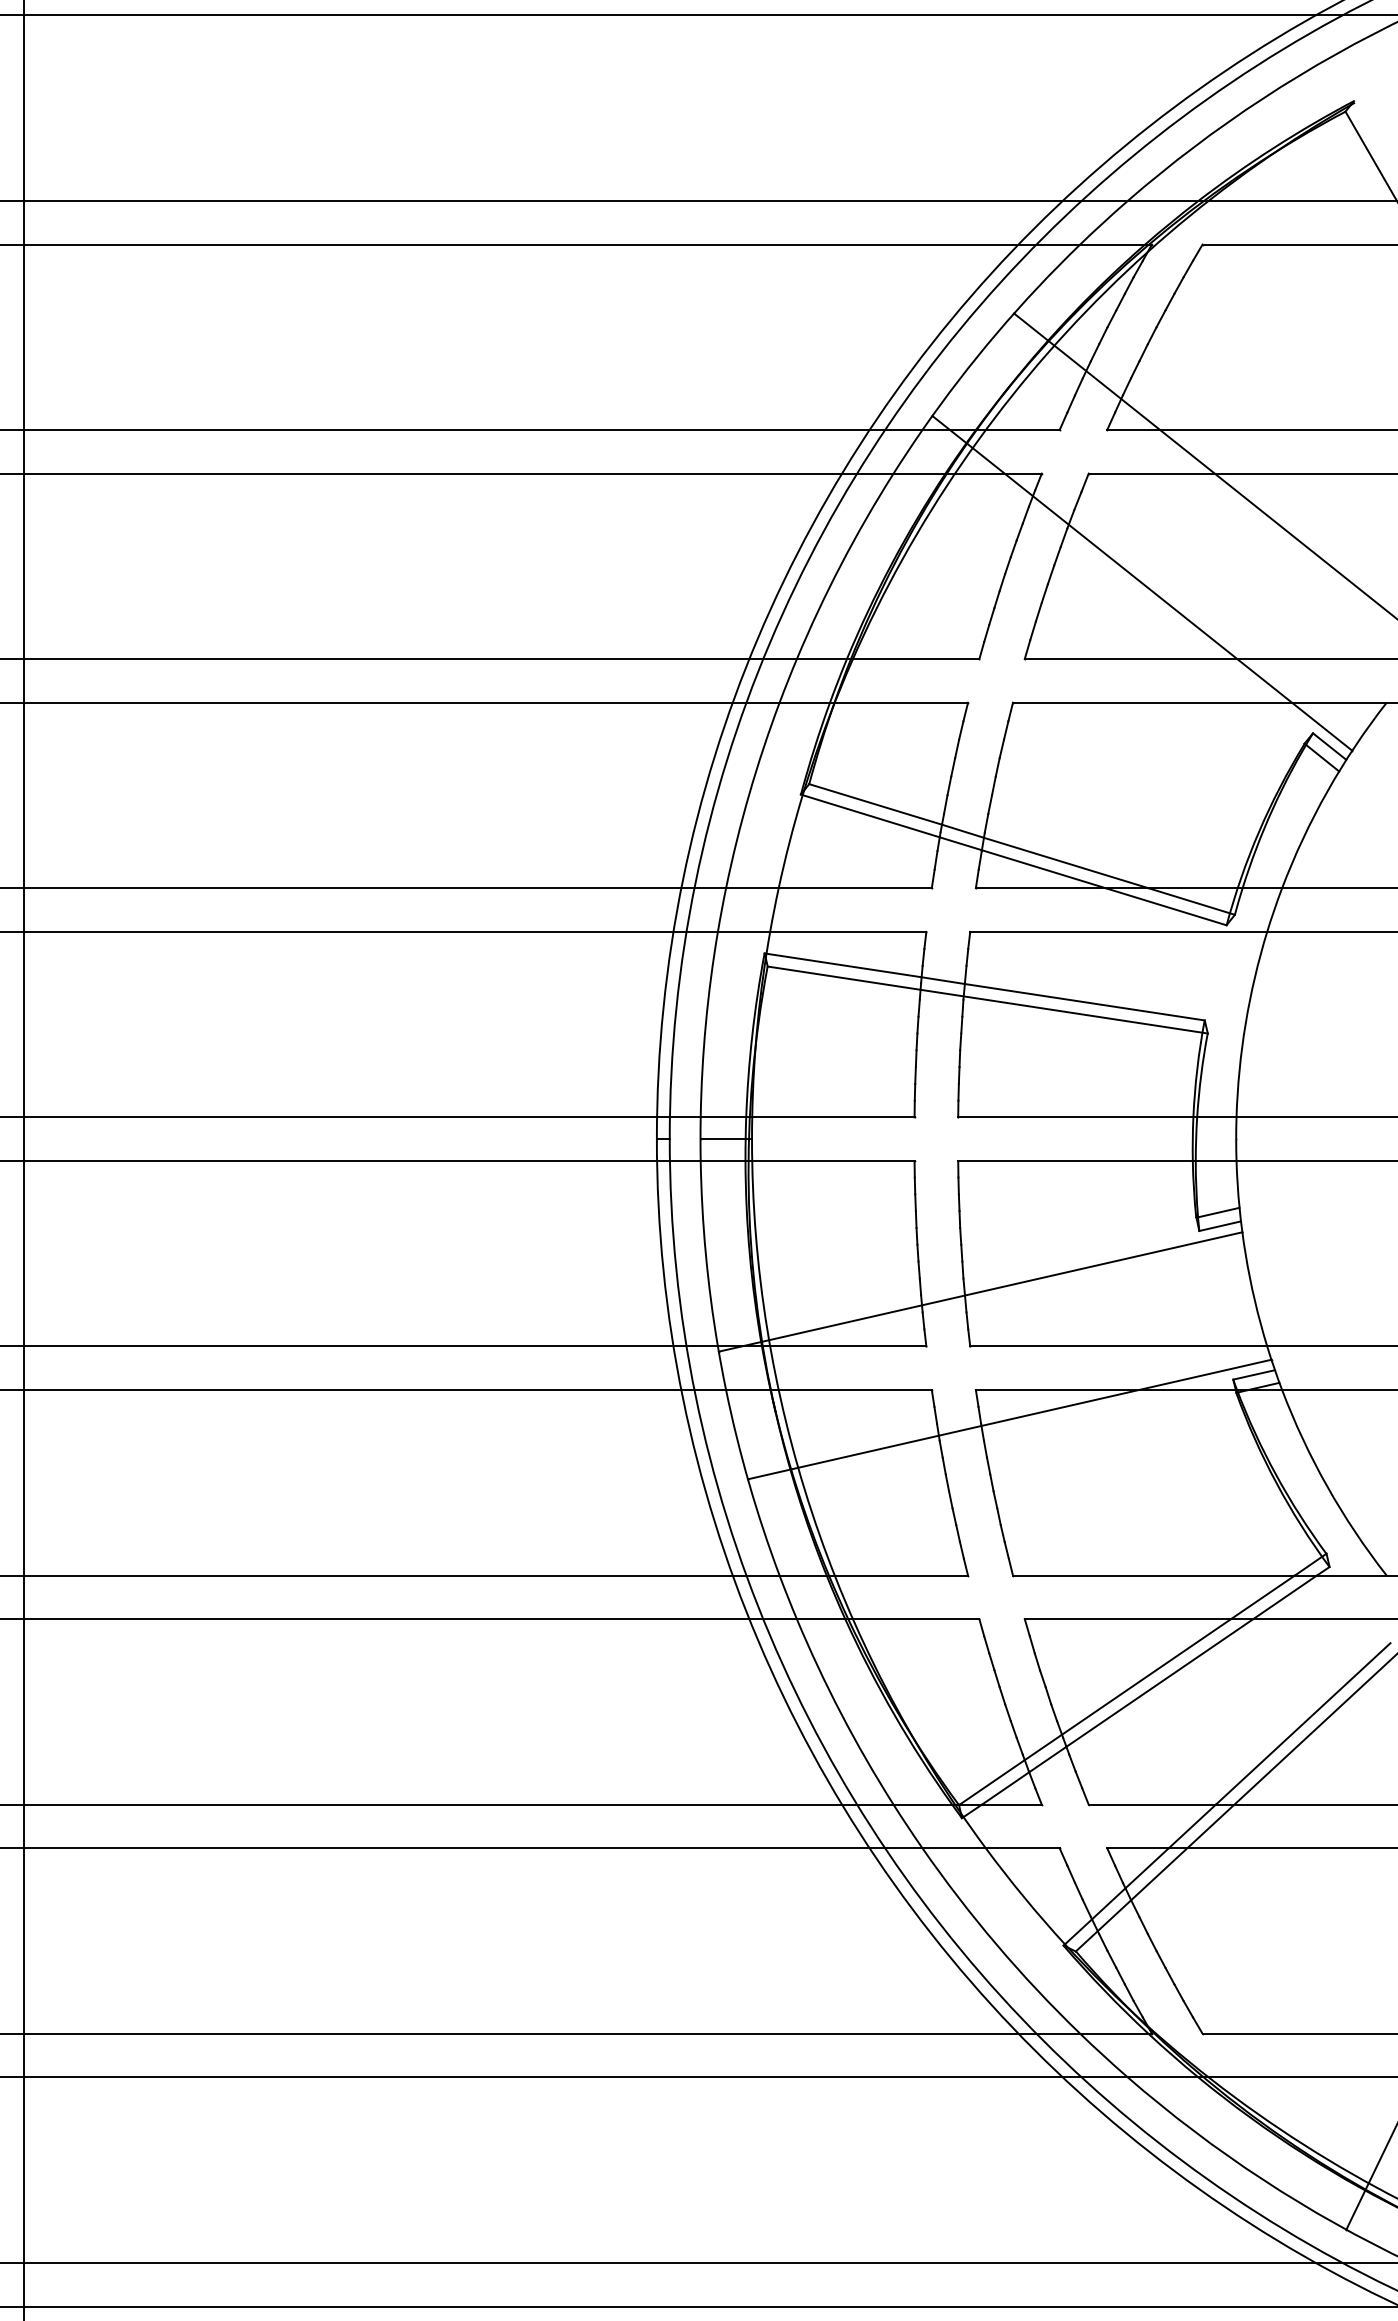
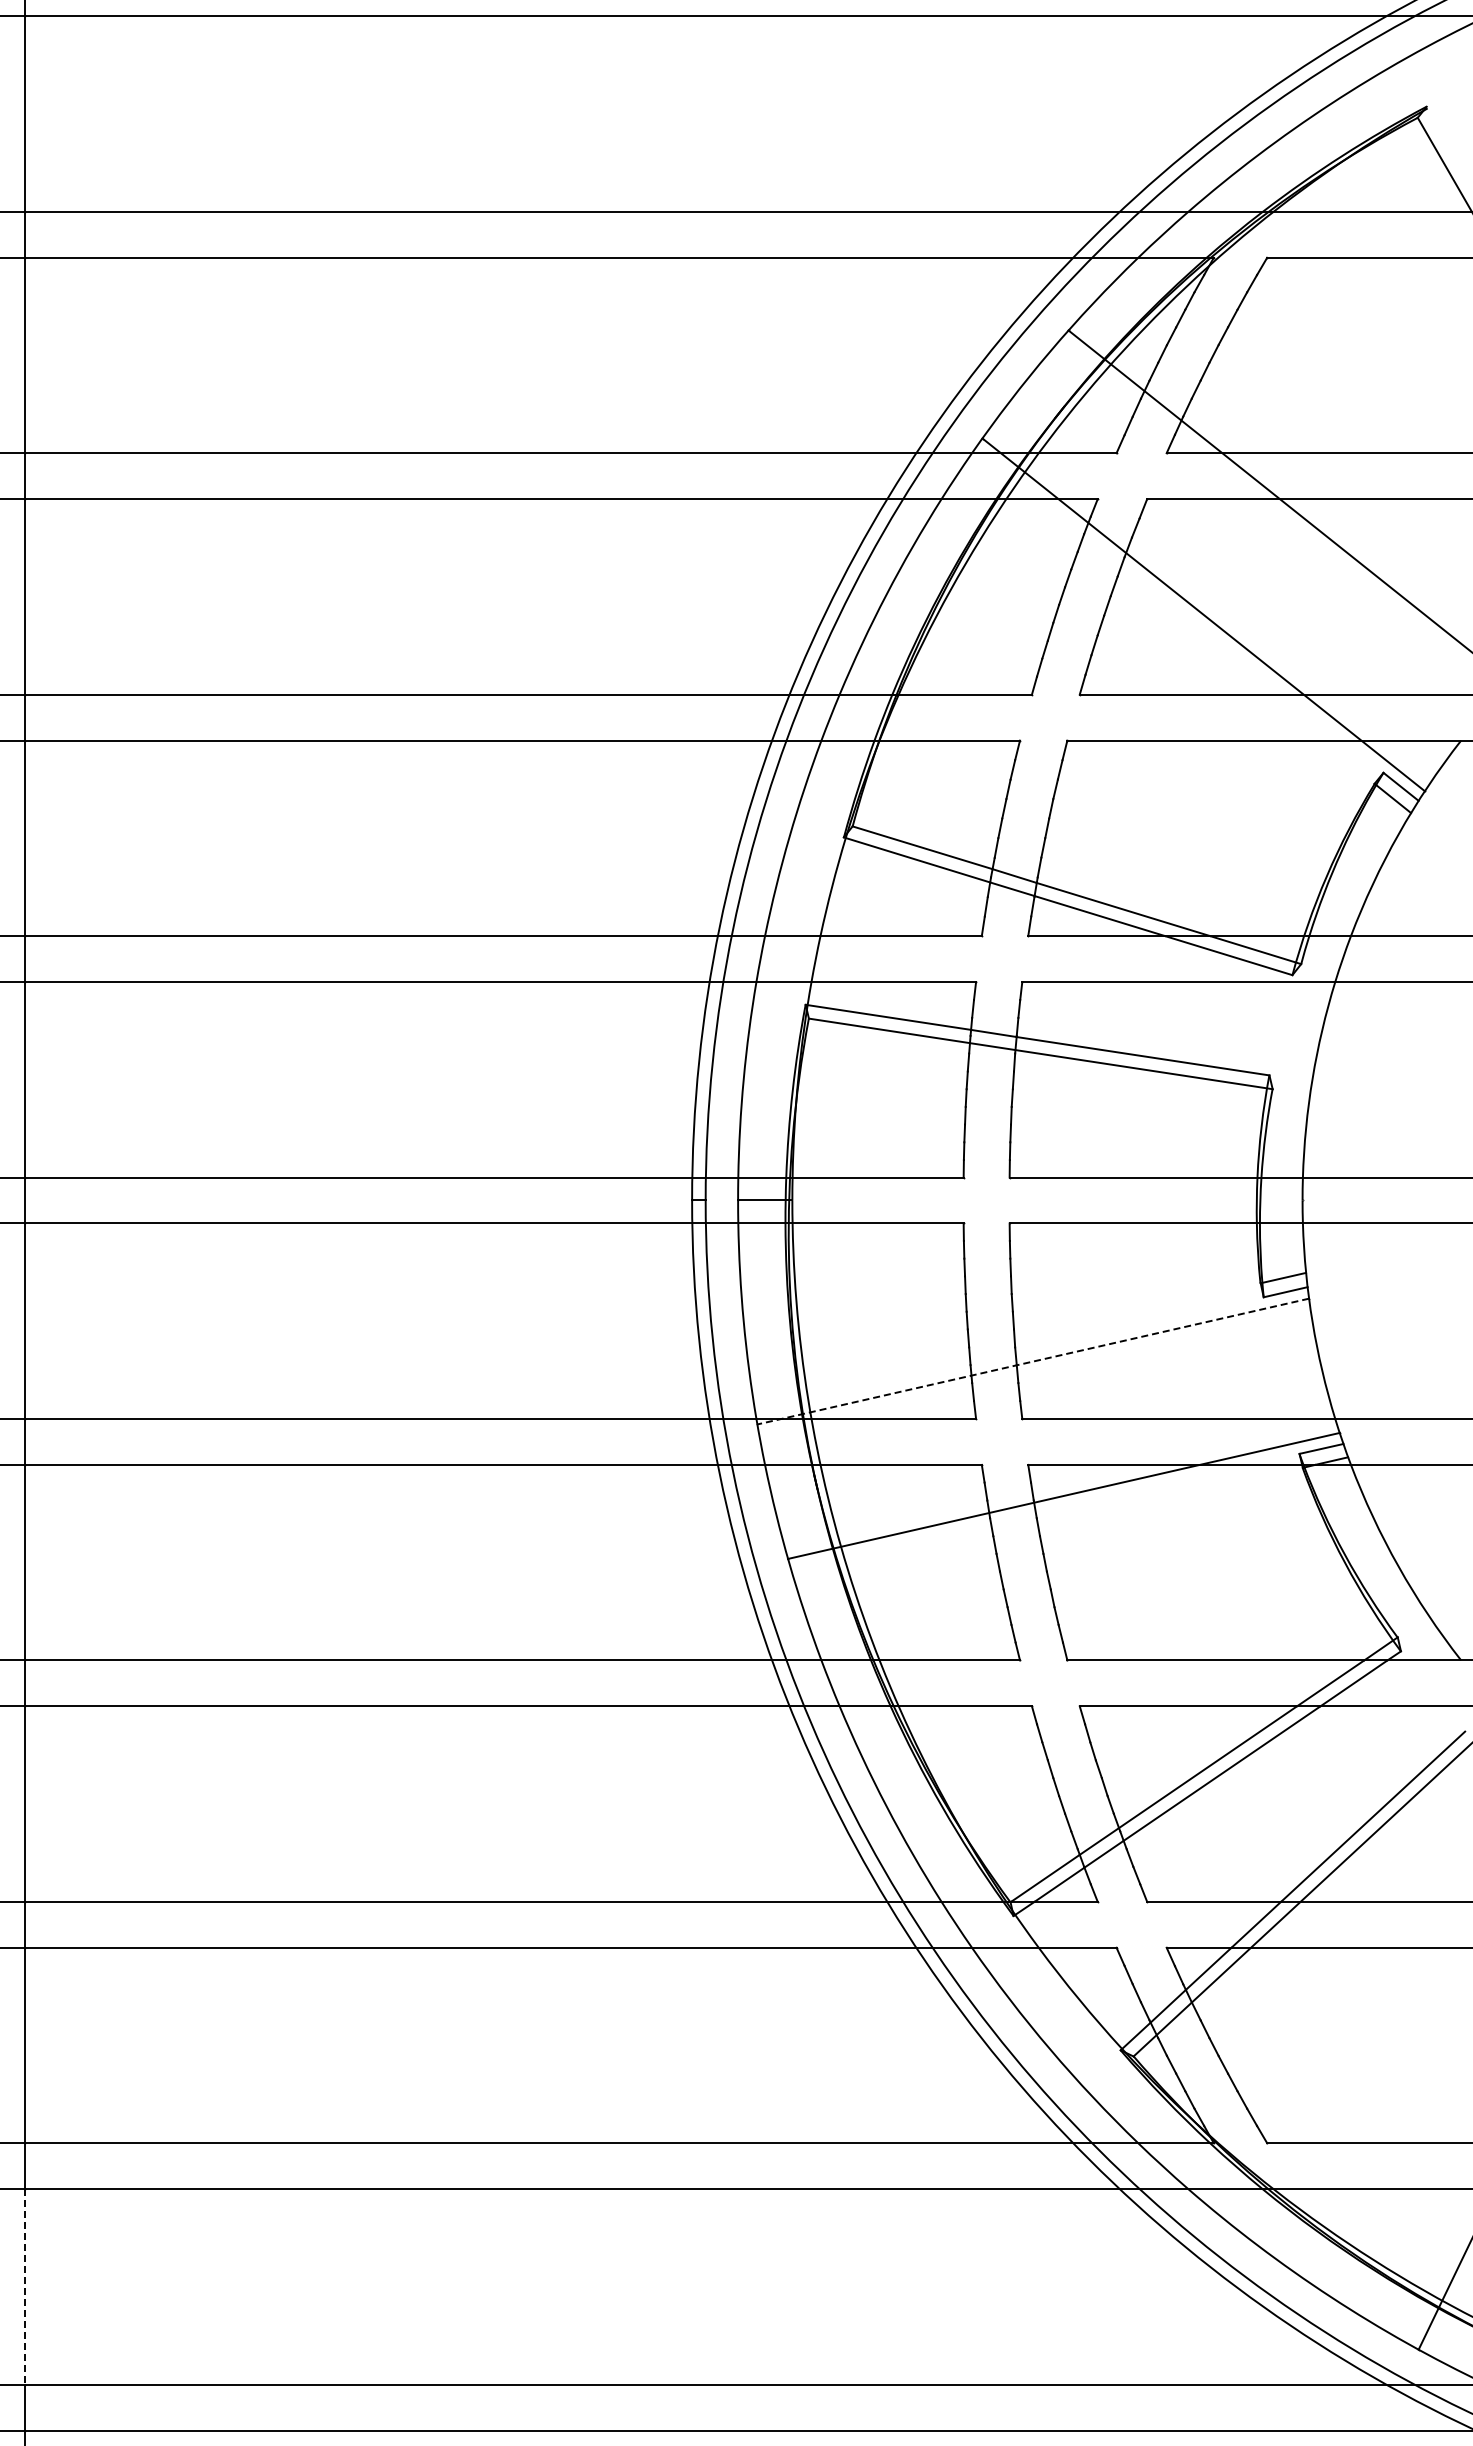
line: (980, 1291) -> (1033, 1361), solid -> dashed
line: (24, 2169) -> (25, 2286), solid -> dashed

